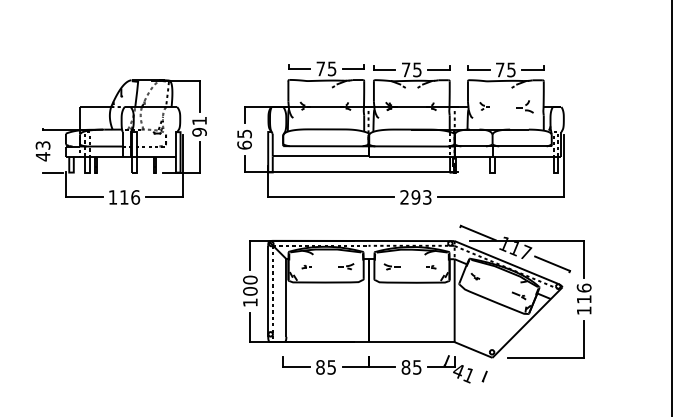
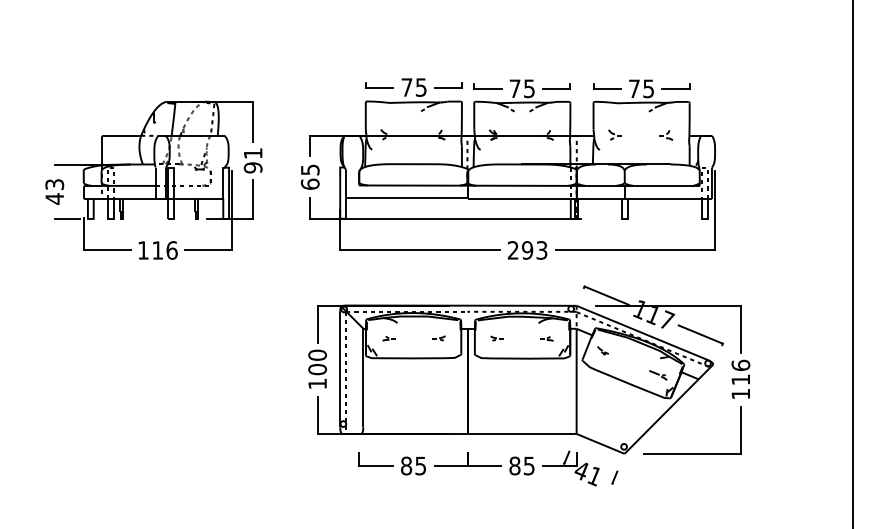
part: (525, 106) -> (666, 135), size x0.62
part: (346, 266) -> (439, 338), size x0.62
part: (391, 266) -> (496, 338), size x0.62

